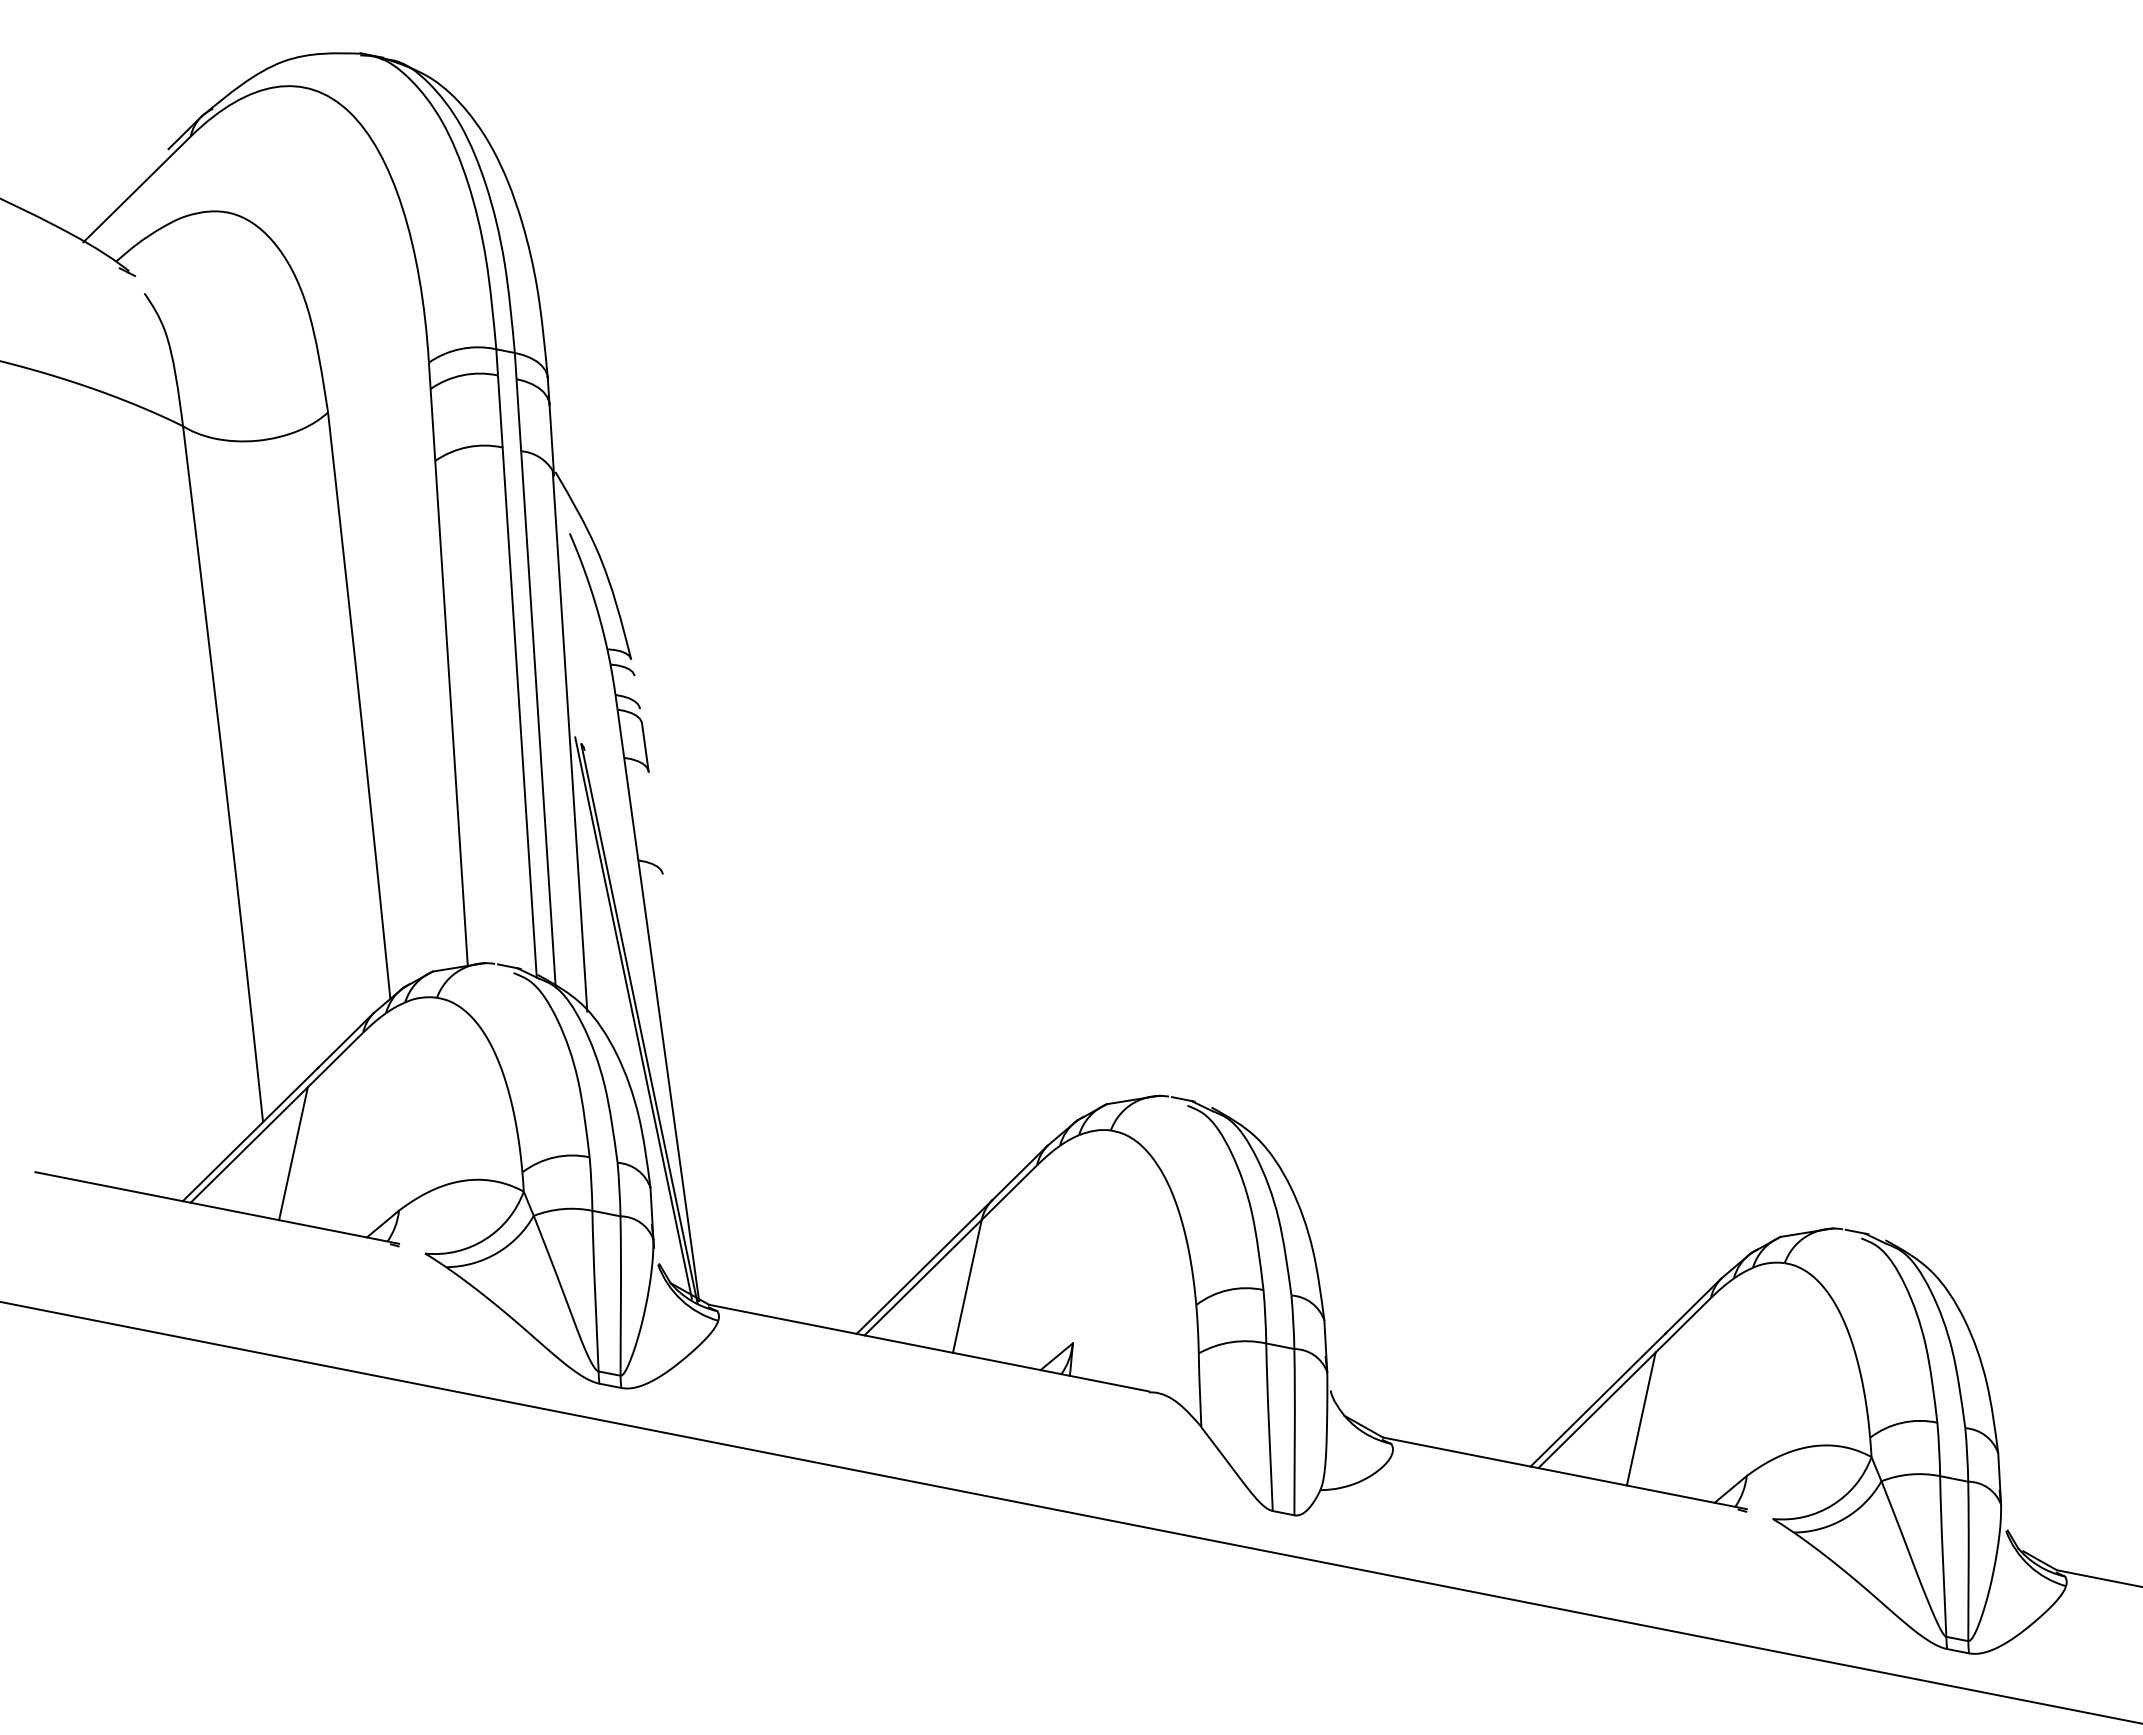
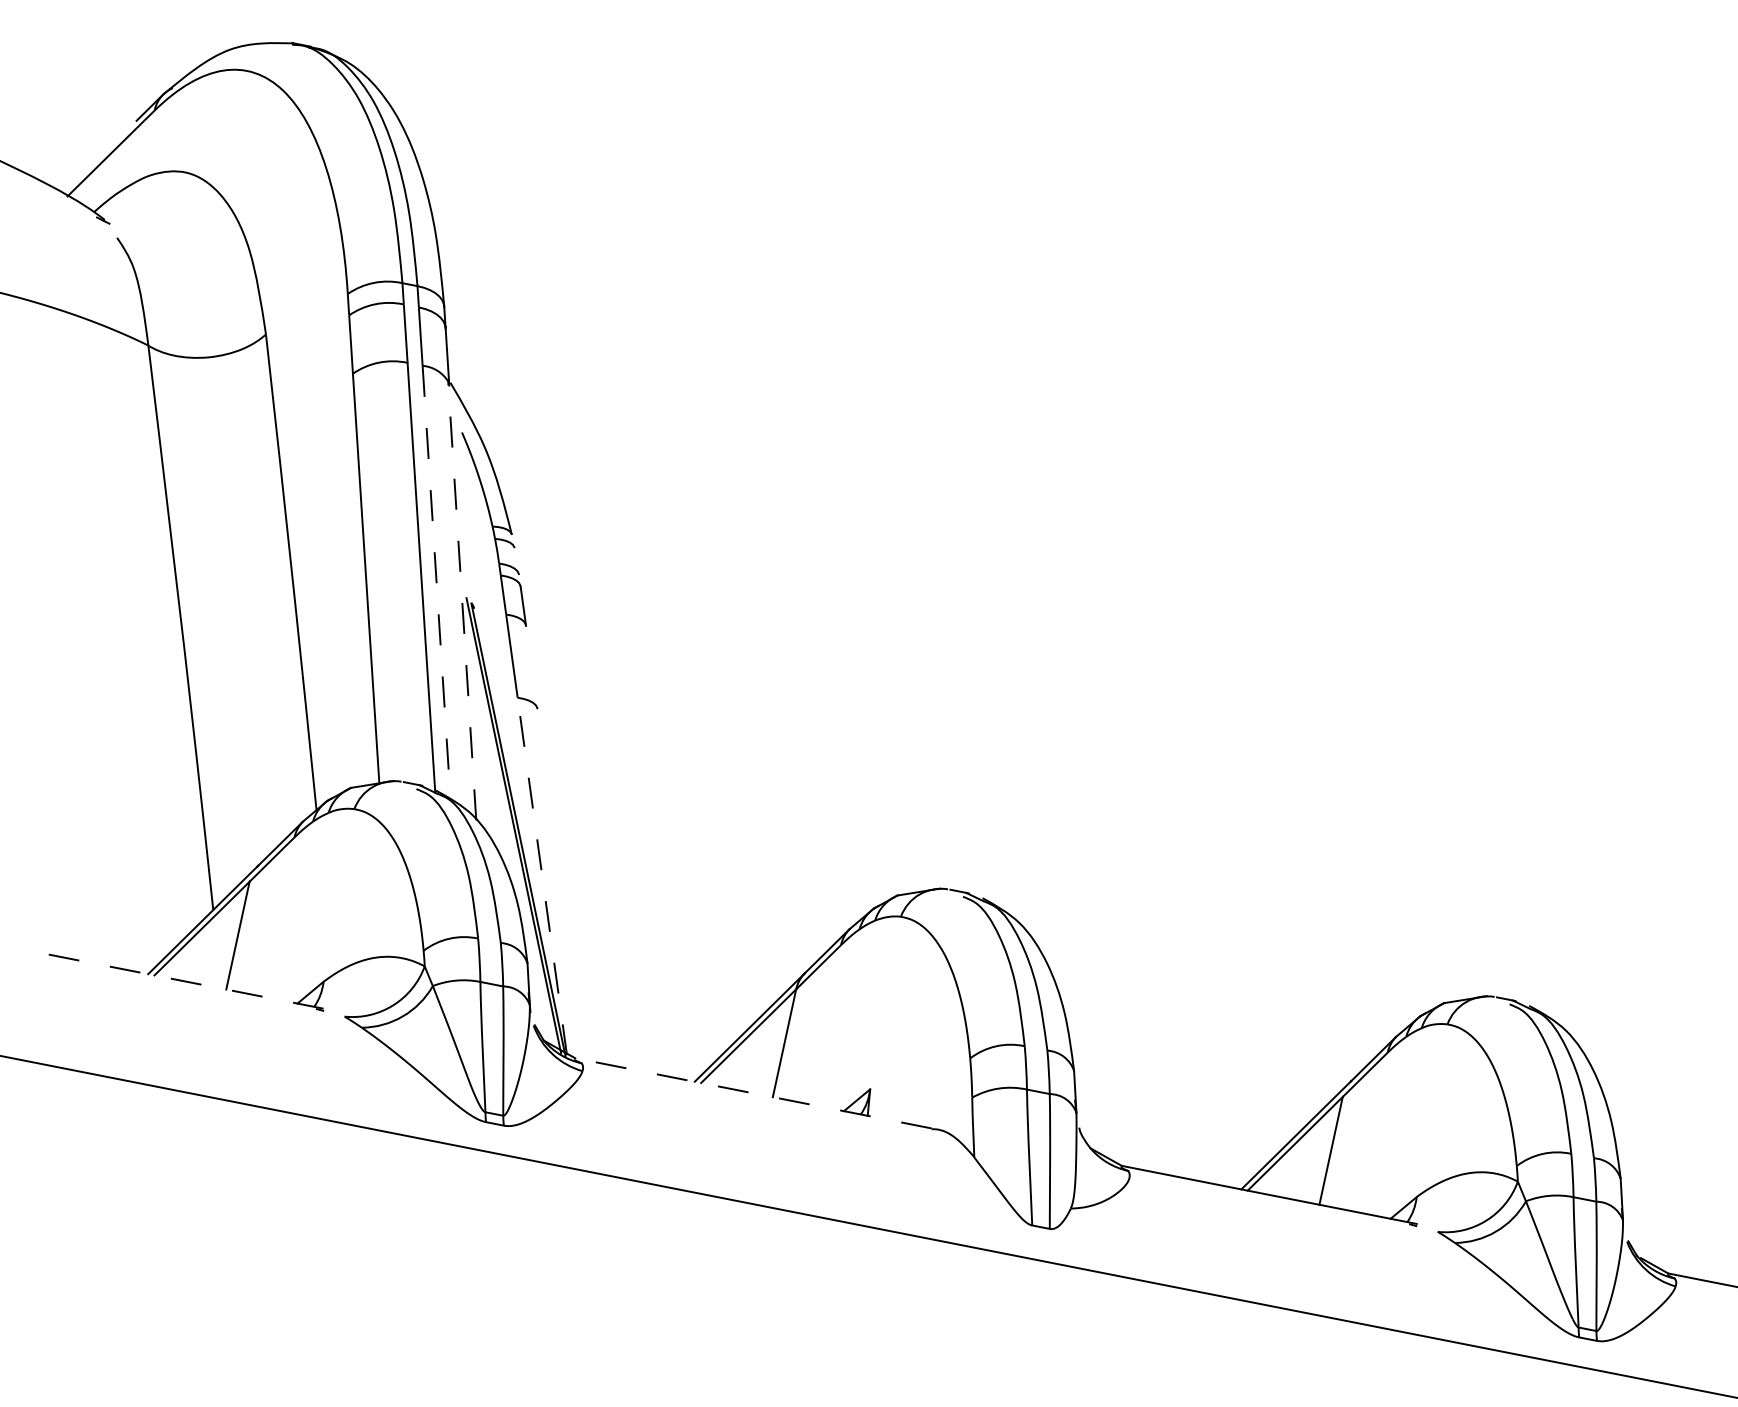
line: (538, 719) -> (436, 583), solid -> dashed
line: (569, 740) -> (461, 600), solid -> dashed
line: (668, 1080) -> (542, 876), solid -> dashed
line: (216, 1207) -> (175, 979), solid -> dashed
line: (928, 1348) -> (753, 1093), solid -> dashed

